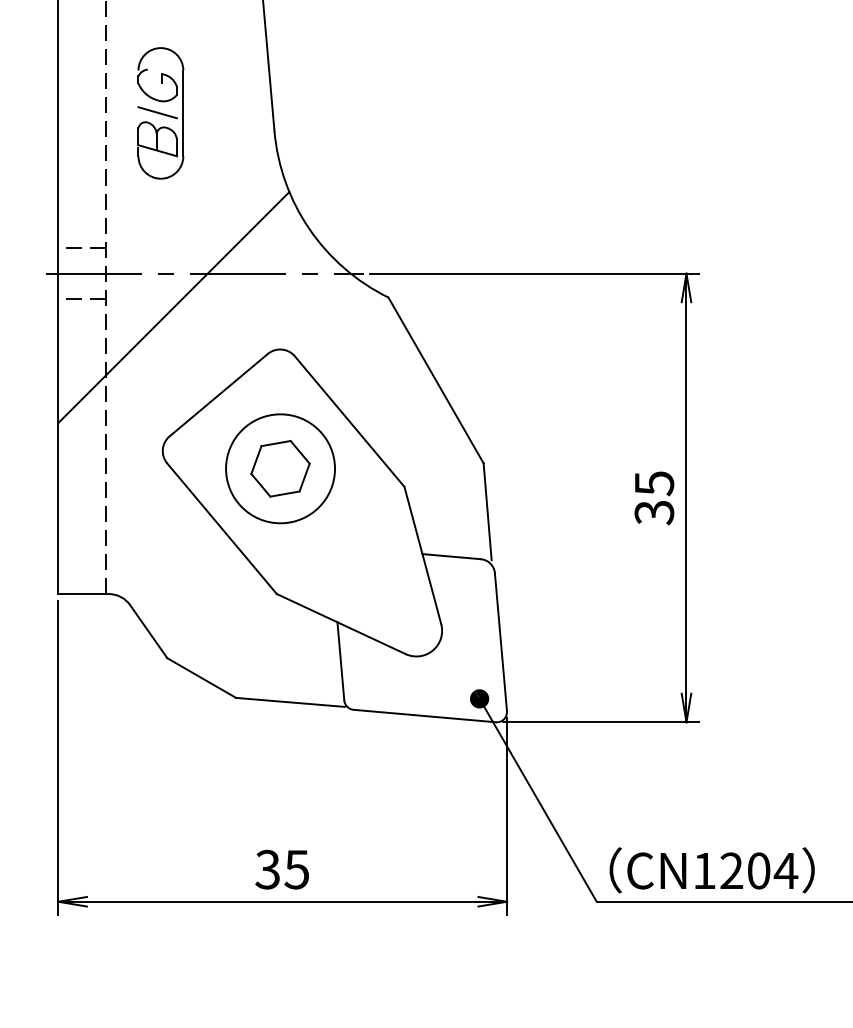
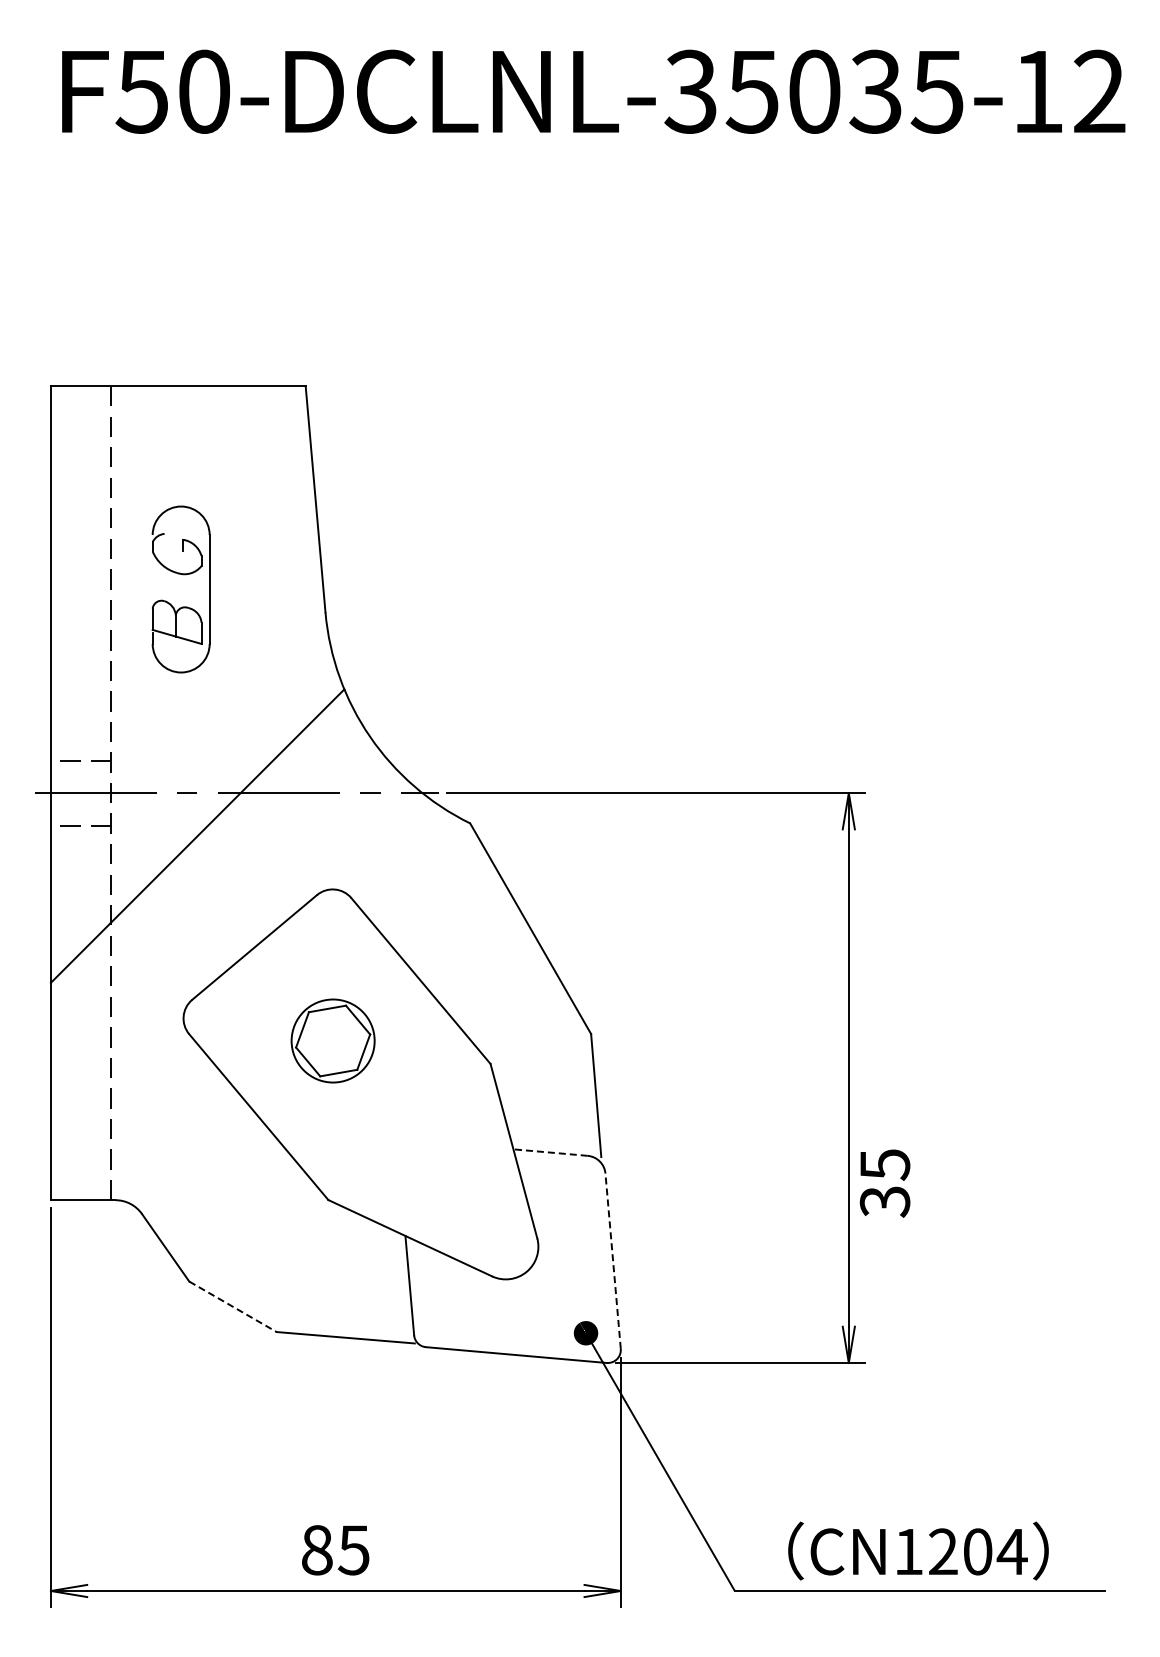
line: (157, 112) -> (176, 588), removed
circle: (280, 468) -> (332, 1040), size x0.6
text: (653, 498) -> (884, 1183), moved
line: (451, 556) -> (550, 1152), solid -> dashed
line: (501, 642) -> (613, 1261), solid -> dashed
line: (202, 678) -> (233, 1307), solid -> dashed
text: (267, 869) -> (316, 1550), 35 -> 85
text: (712, 869) -> (918, 1550), moved

